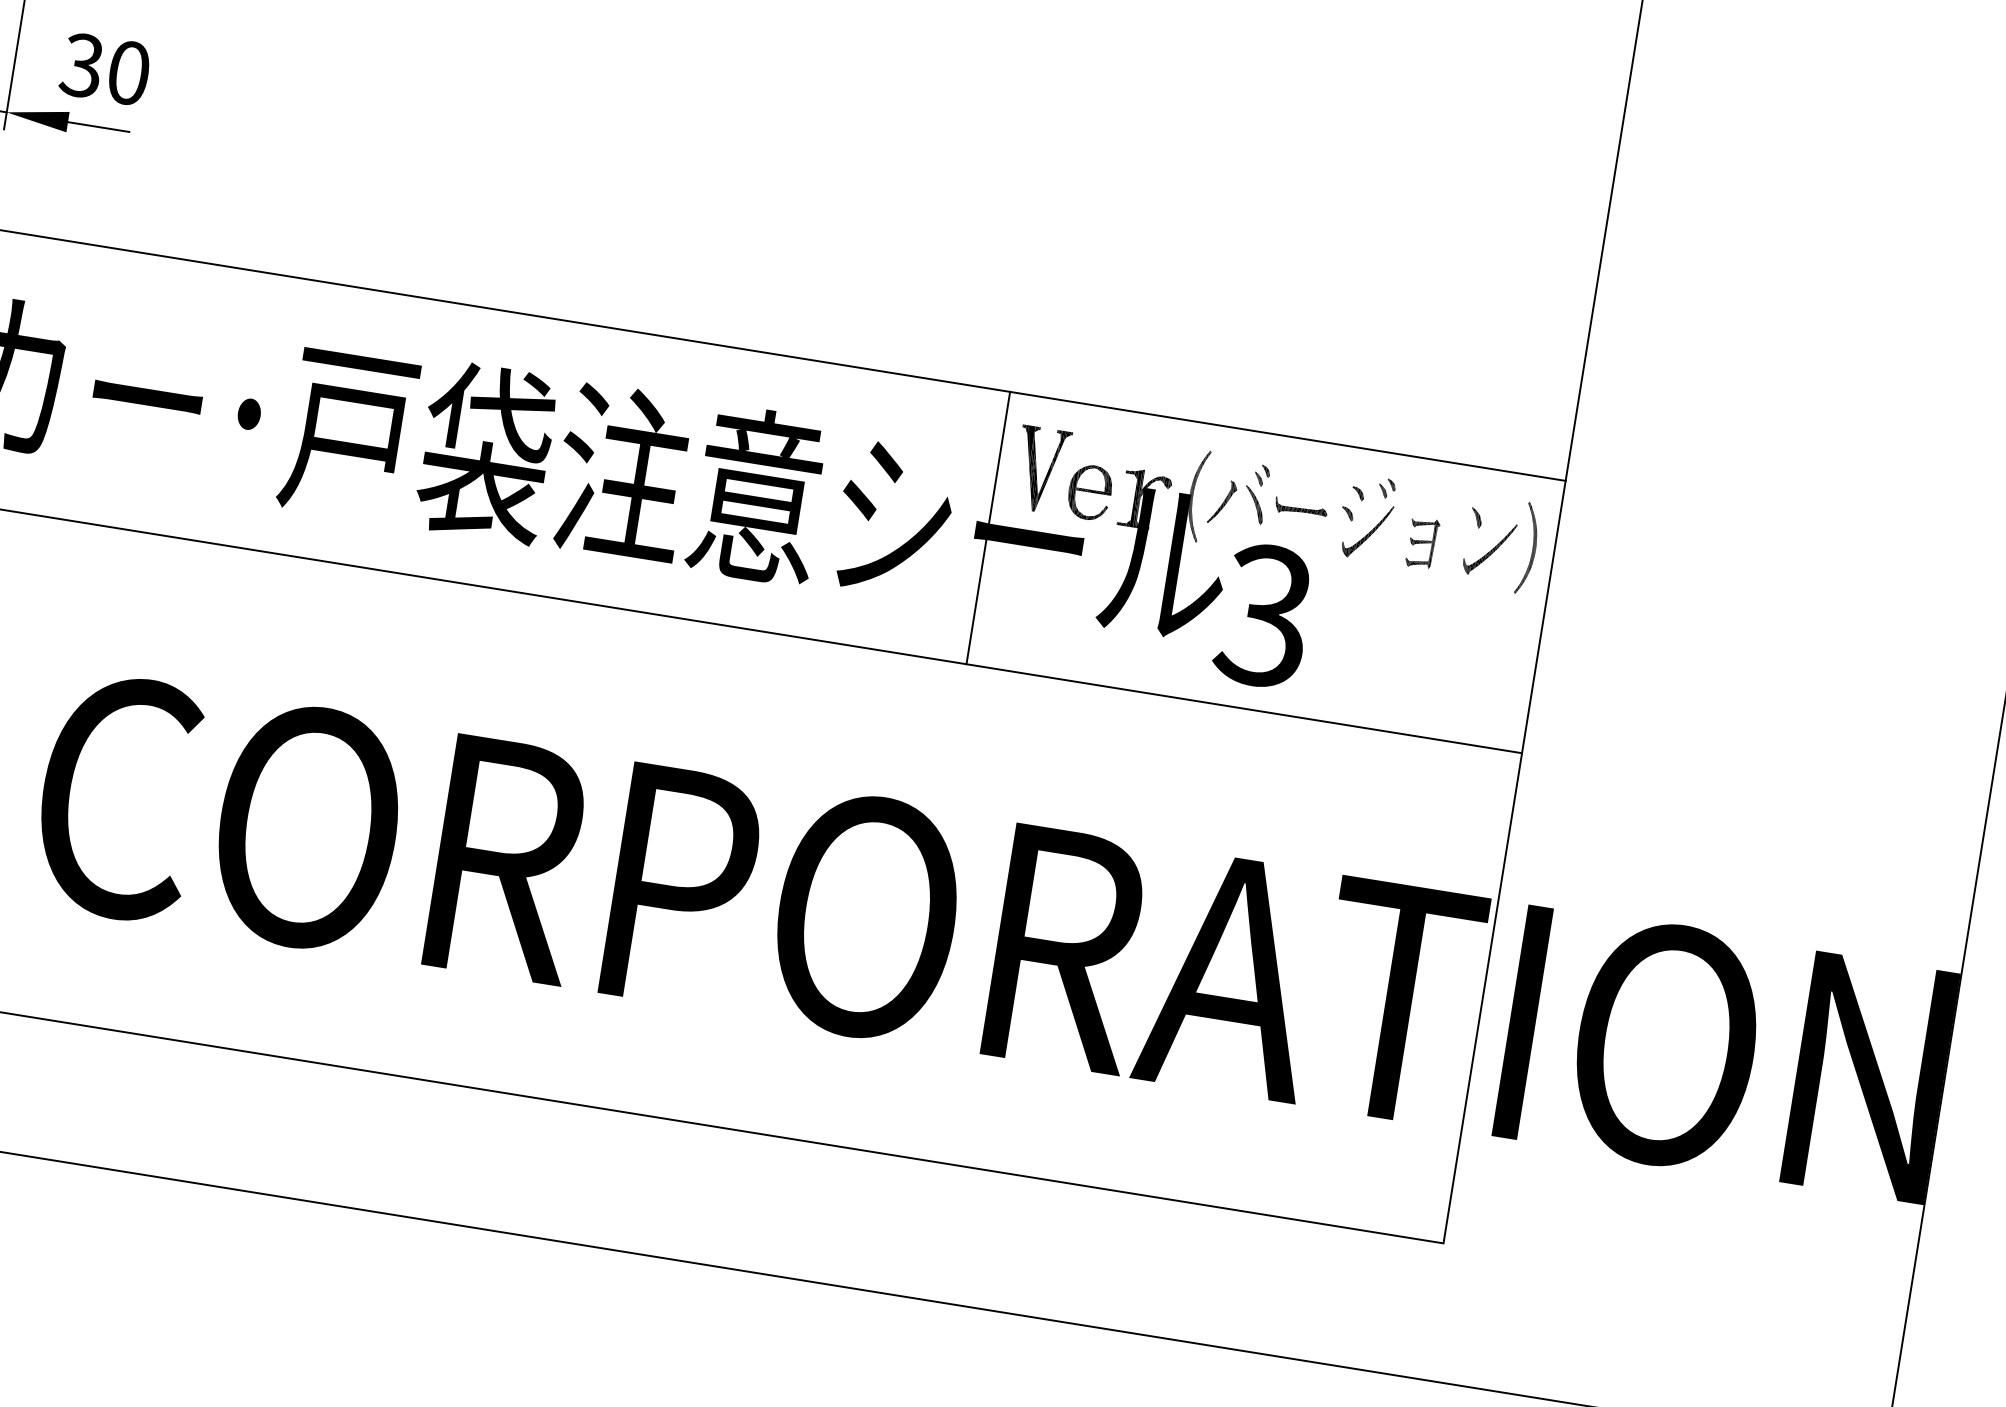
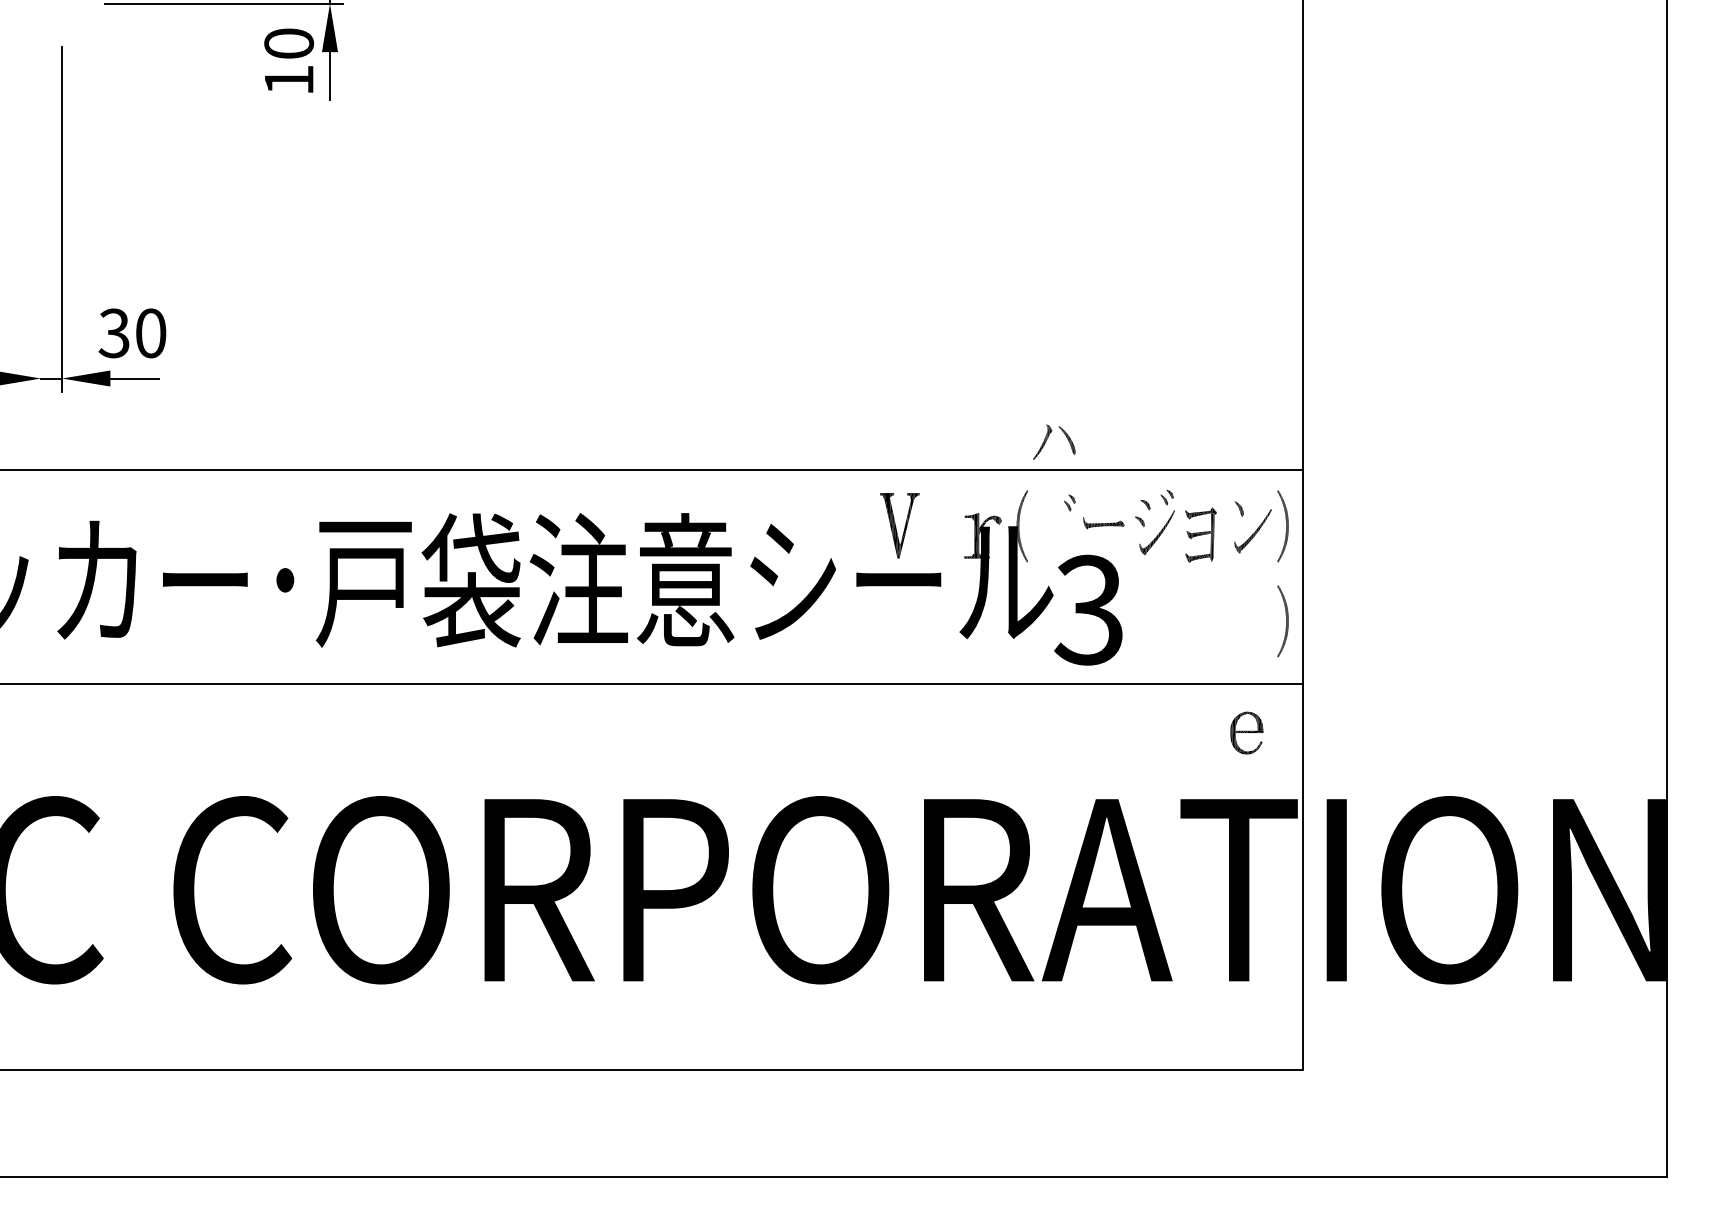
part: (1089, 491) -> (1246, 732), moved
part: (1230, 497) -> (1048, 437), moved
line: (988, 527) -> (866, 576), removed
part: (1423, 542) -> (1201, 534), size x1.4
part: (1508, 669) -> (1282, 621), added

